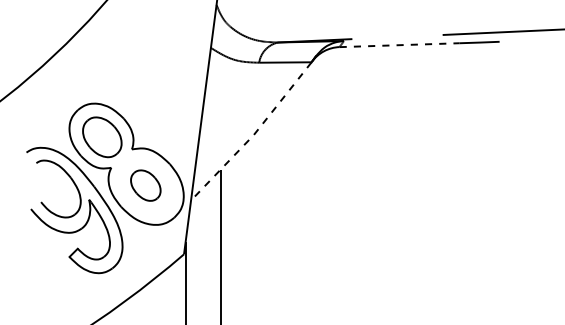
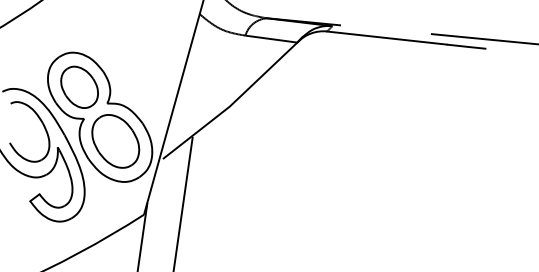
line: (400, 45) -> (387, 38), dashed -> solid
line: (256, 132) -> (232, 104), dashed -> solid
part: (145, 185) -> (115, 141), size x1.67

